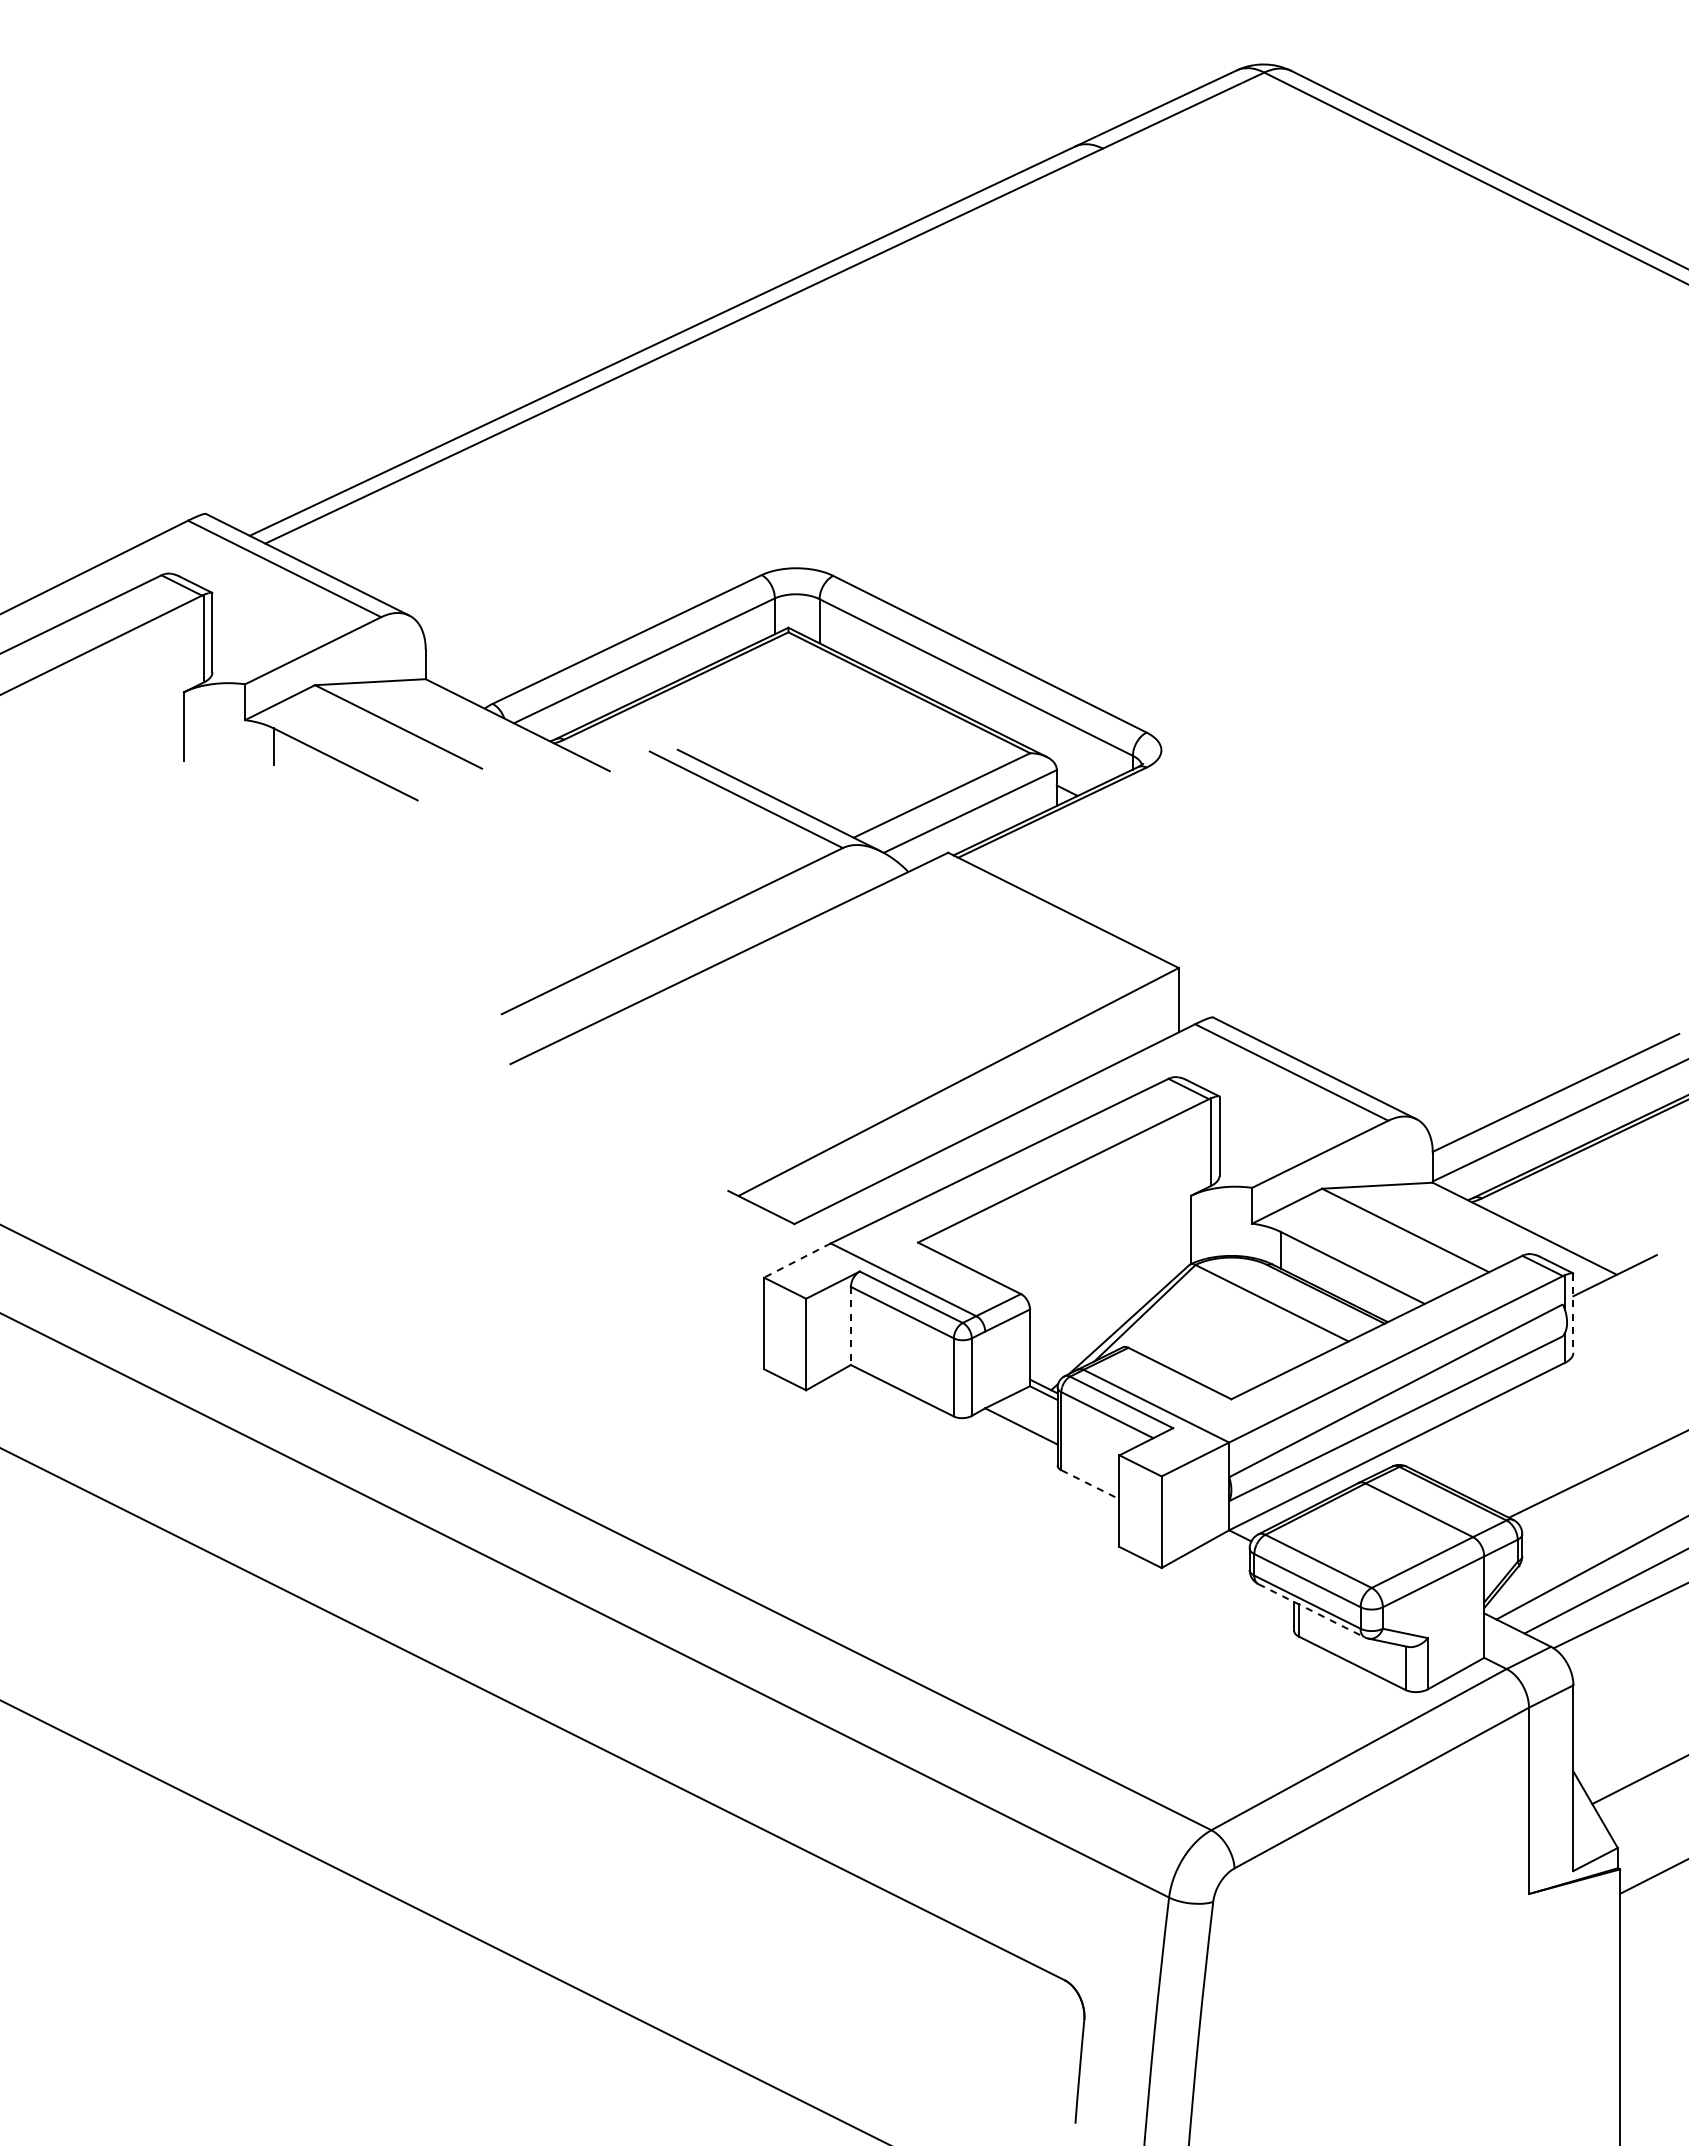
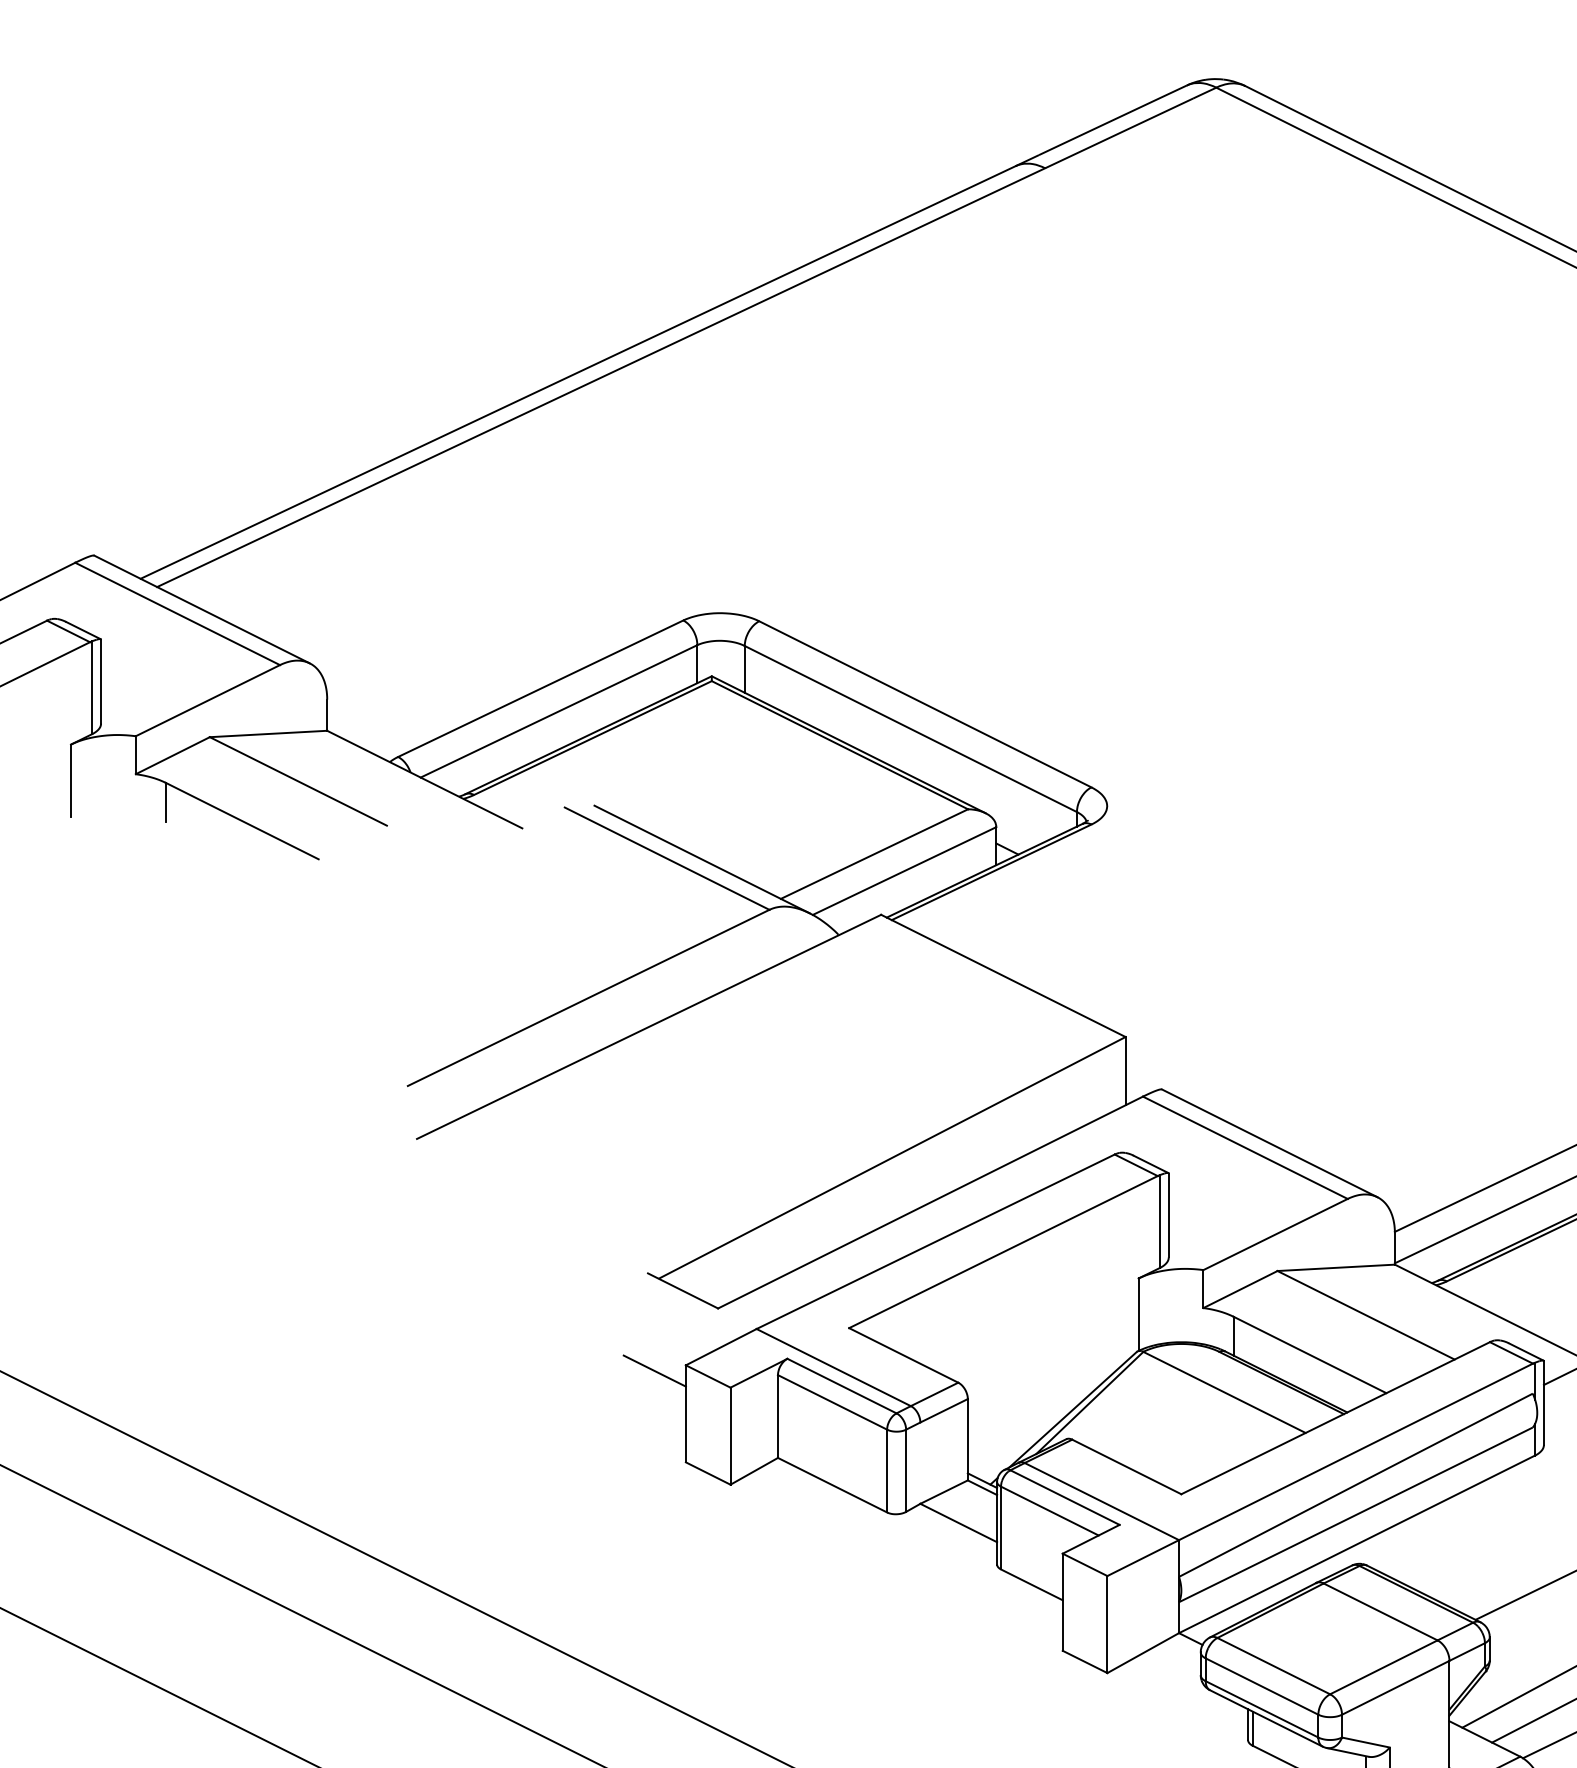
line: (796, 1260) -> (720, 1347), dashed -> solid
line: (734, 1282) -> (654, 1370), added
line: (1573, 1313) -> (1544, 1403), dashed -> solid
line: (850, 1326) -> (777, 1417), dashed -> solid
line: (1090, 1484) -> (1031, 1584), dashed -> solid
line: (1312, 1610) -> (1267, 1718), dashed -> solid

